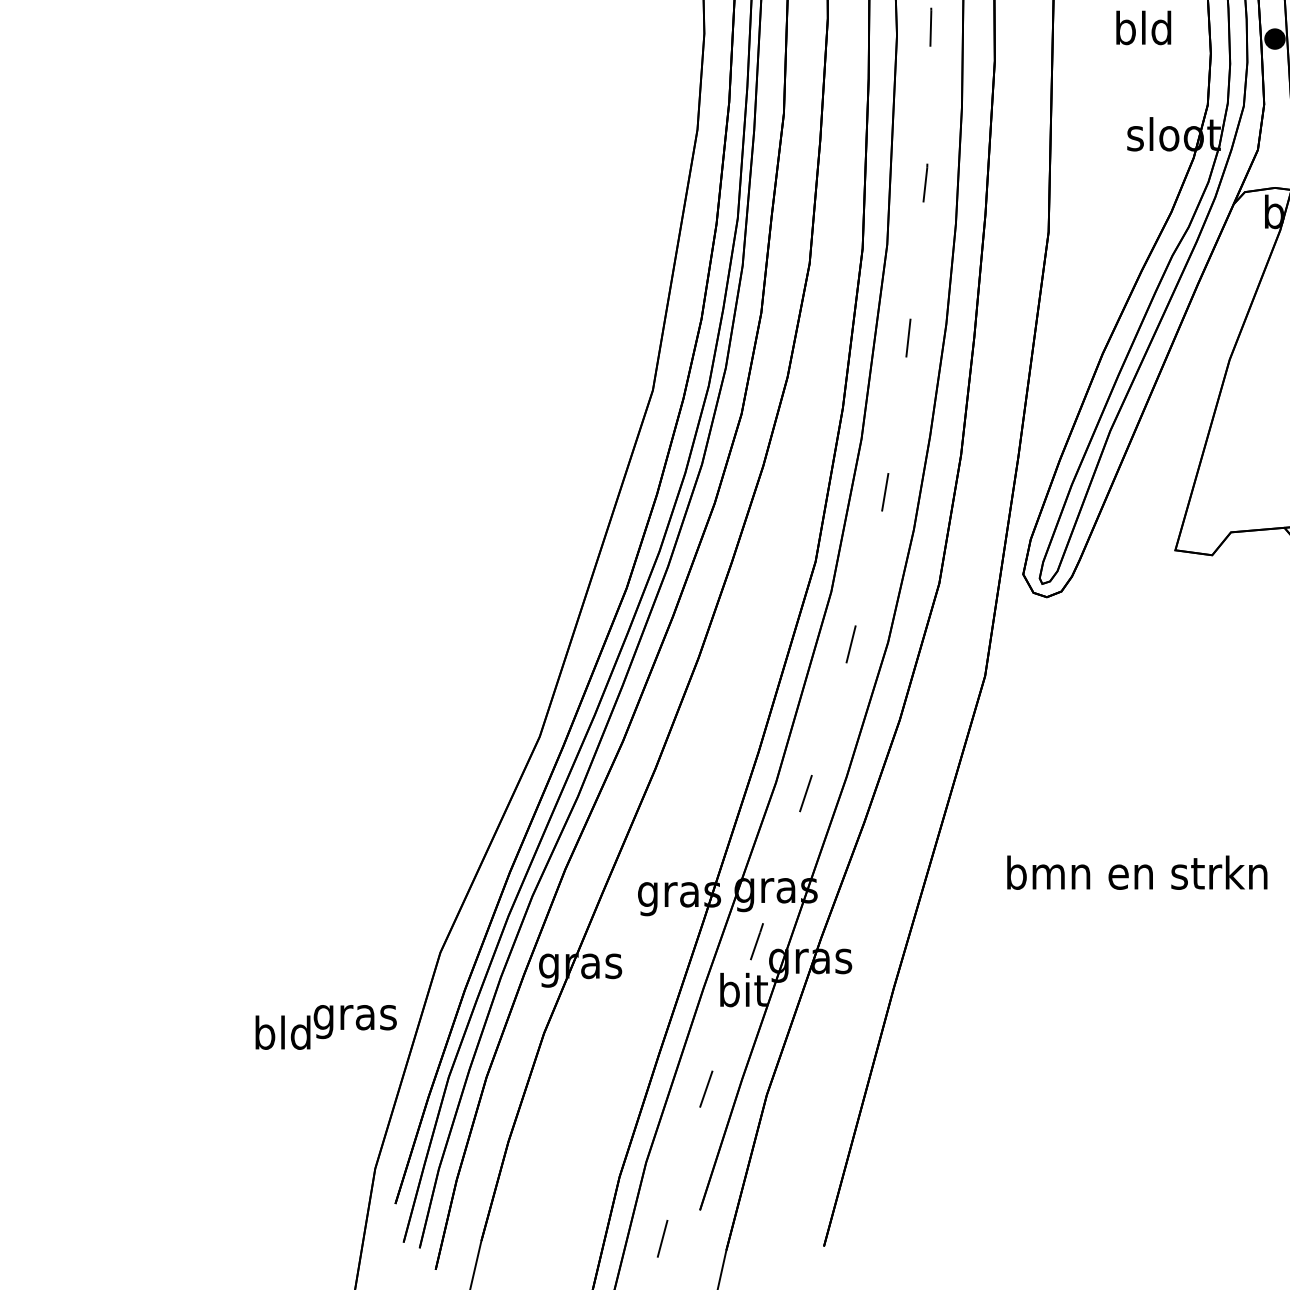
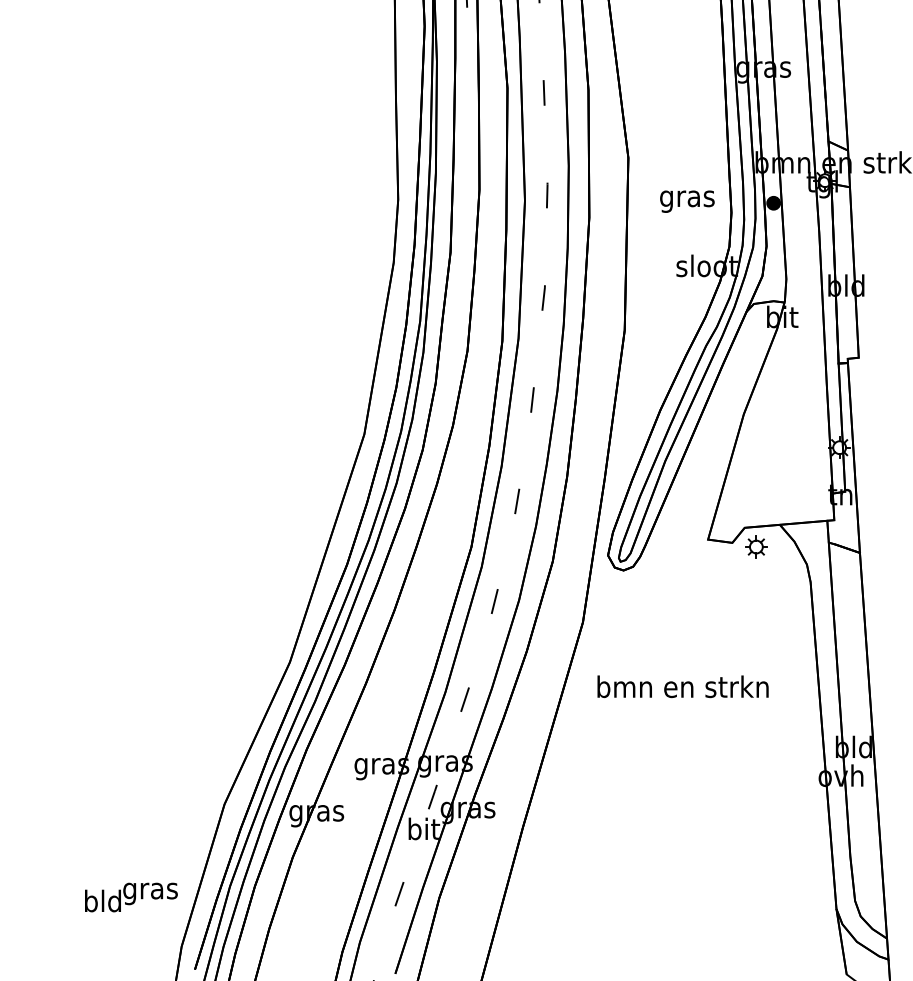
text: (1144, 31) -> (687, 198), bld -> gras
part: (1248, 560) -> (756, 546), added
text: (1136, 872) -> (682, 686), moved
text: (326, 1027) -> (131, 897), moved

